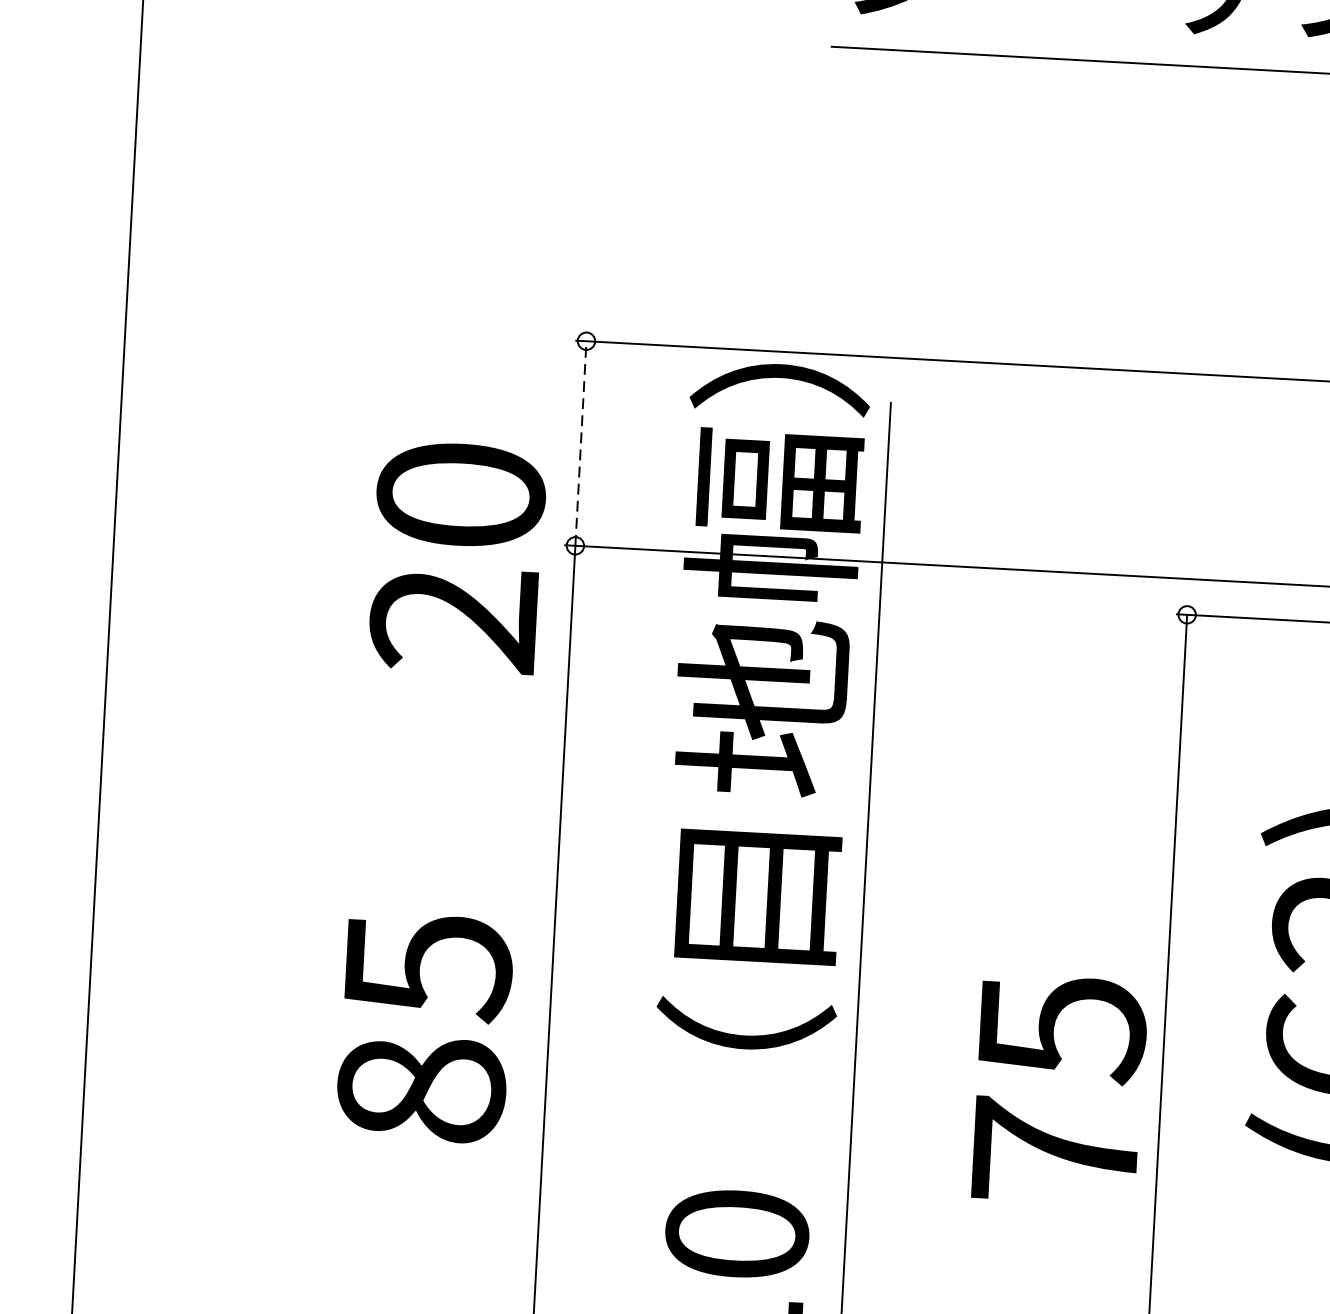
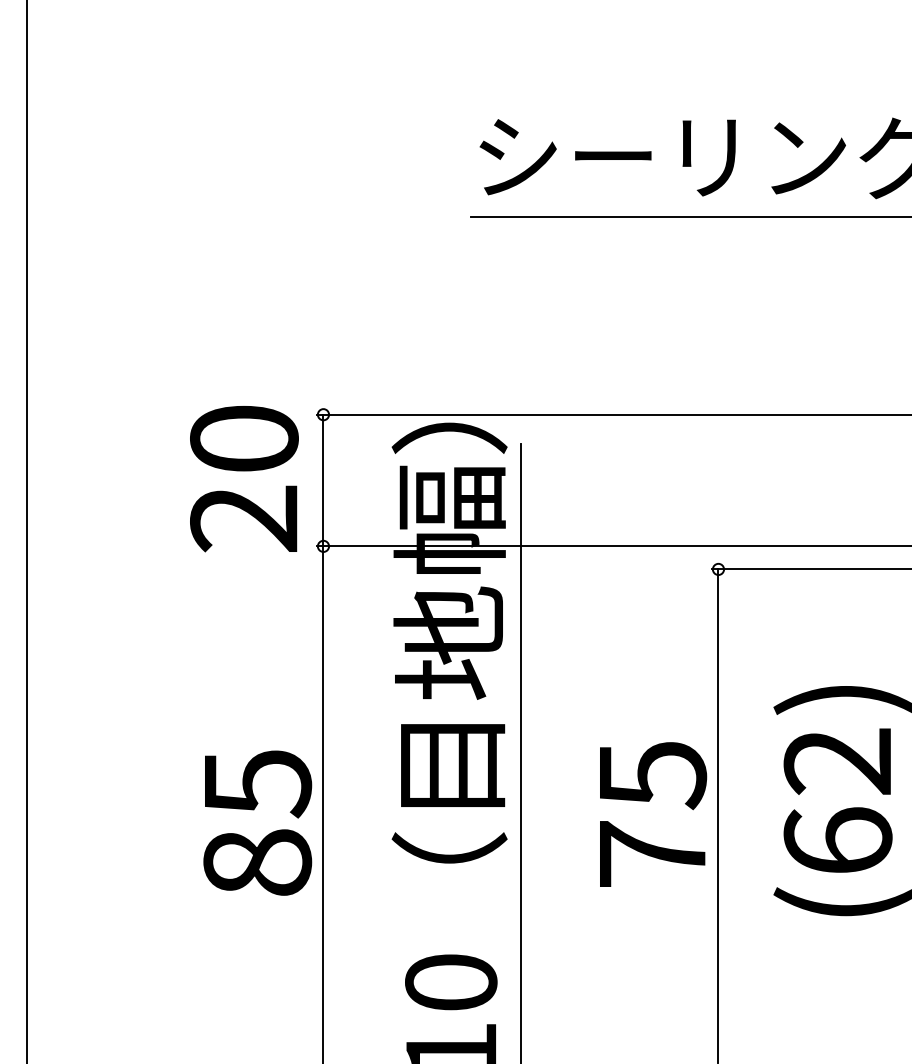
line: (580, 443) -> (323, 480), dashed -> solid
text: (457, 558) -> (244, 479), moved
text: (424, 1027) -> (257, 822), moved
text: (1060, 1089) -> (653, 814), moved

